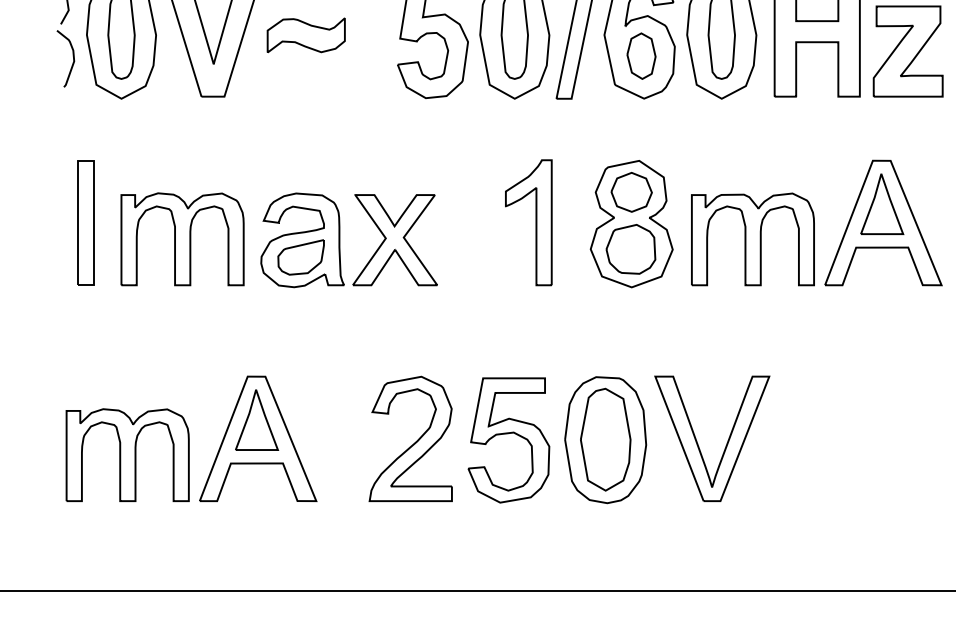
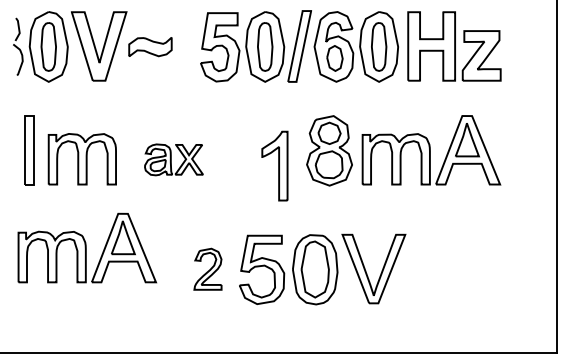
part: (528, 221) -> (274, 165), moved
part: (348, 239) -> (173, 159), size x0.6
part: (190, 437) -> (86, 247), moved
part: (409, 439) -> (207, 269), size x0.6

